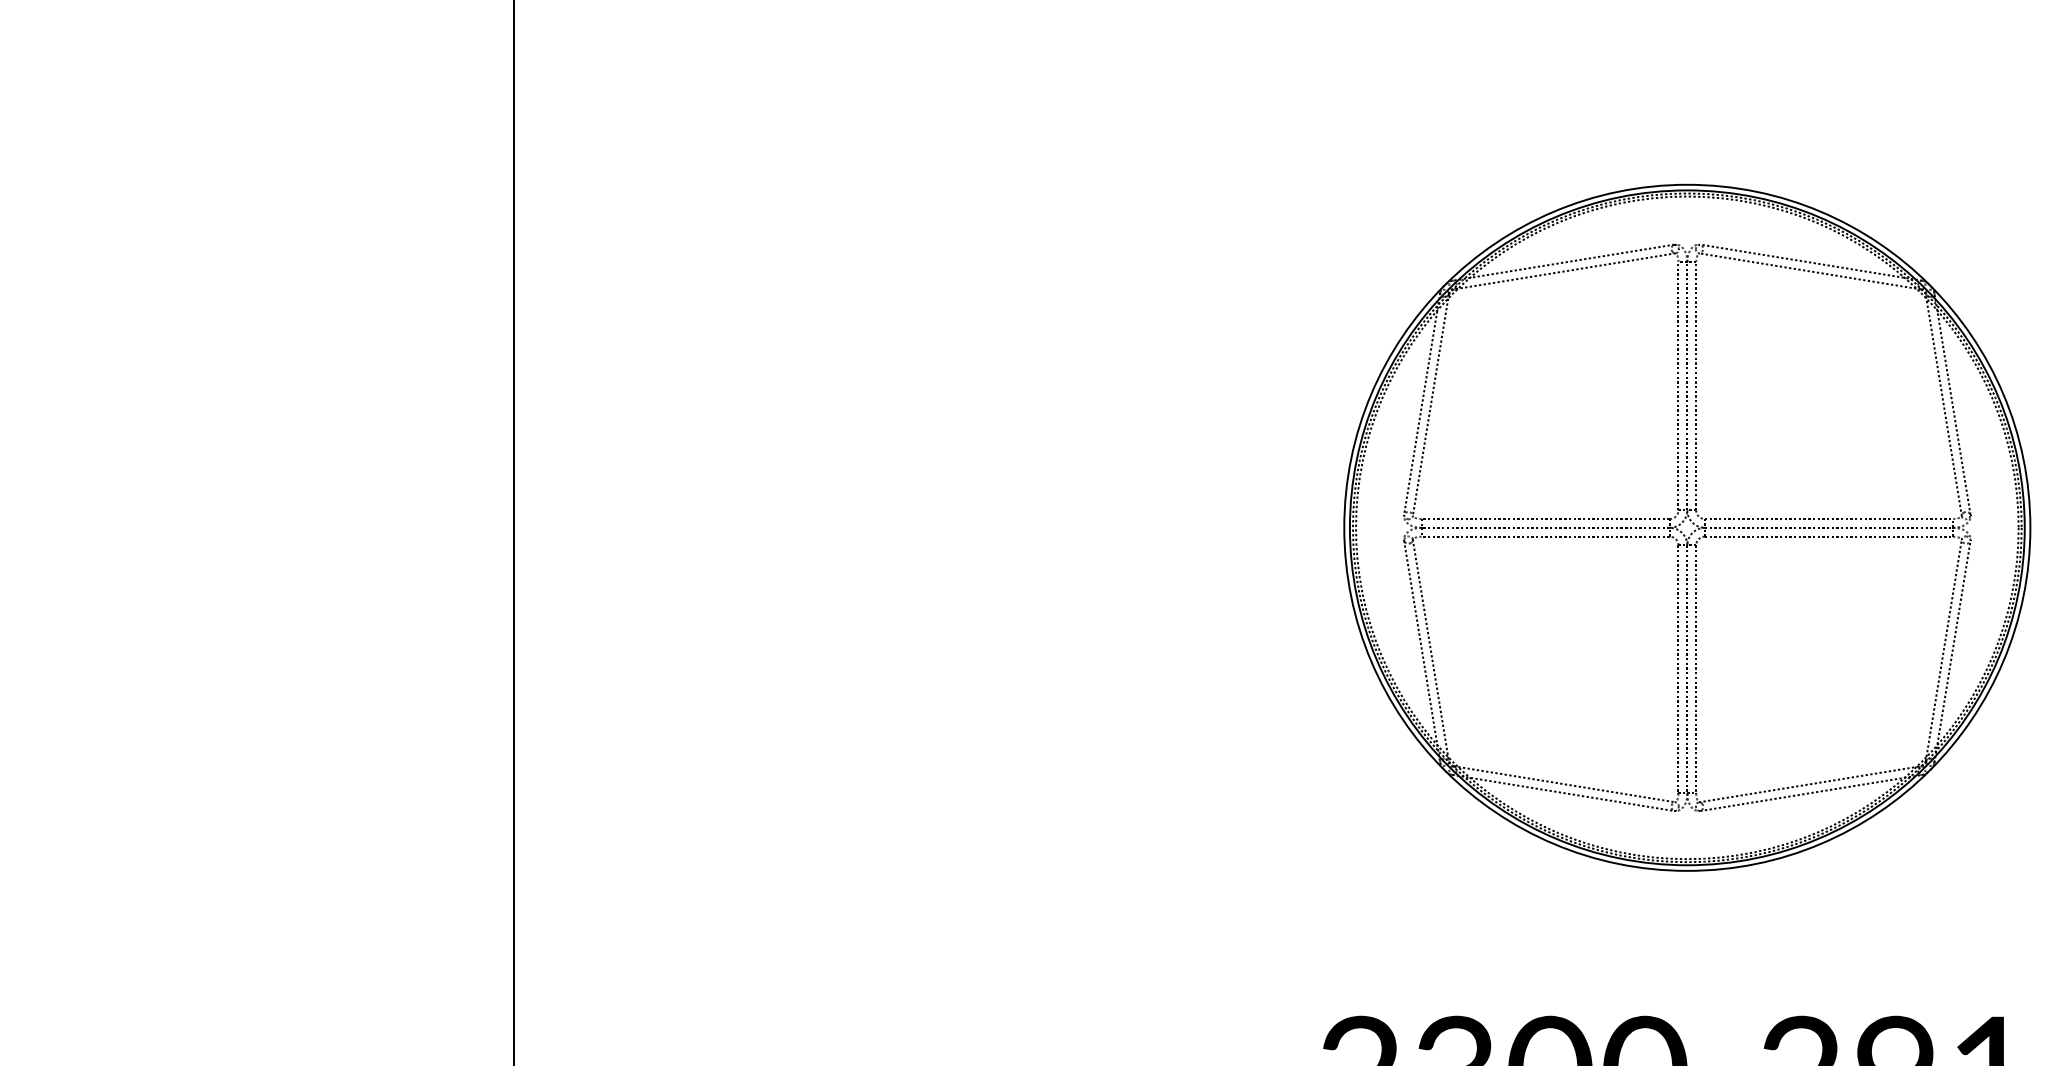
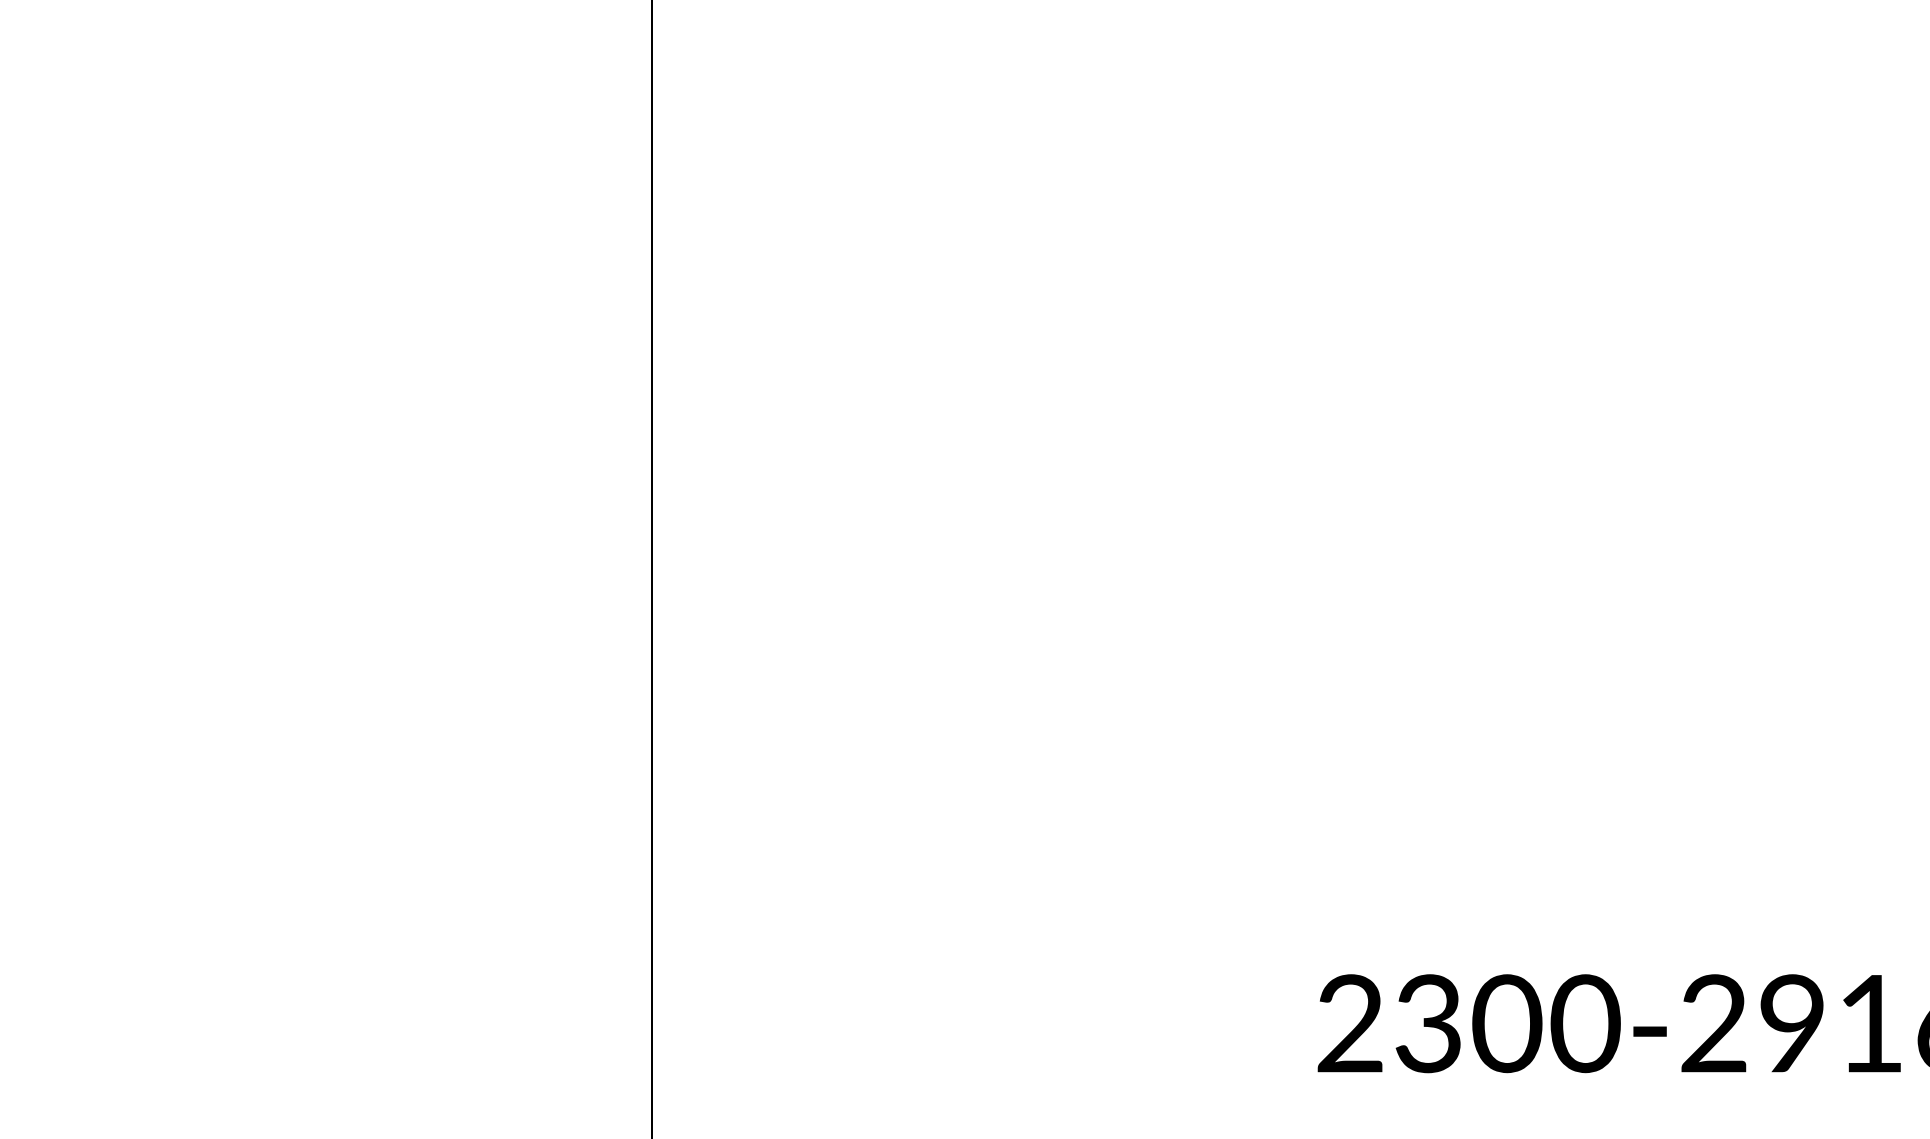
part: (1687, 527) -> (1620, 571), removed

